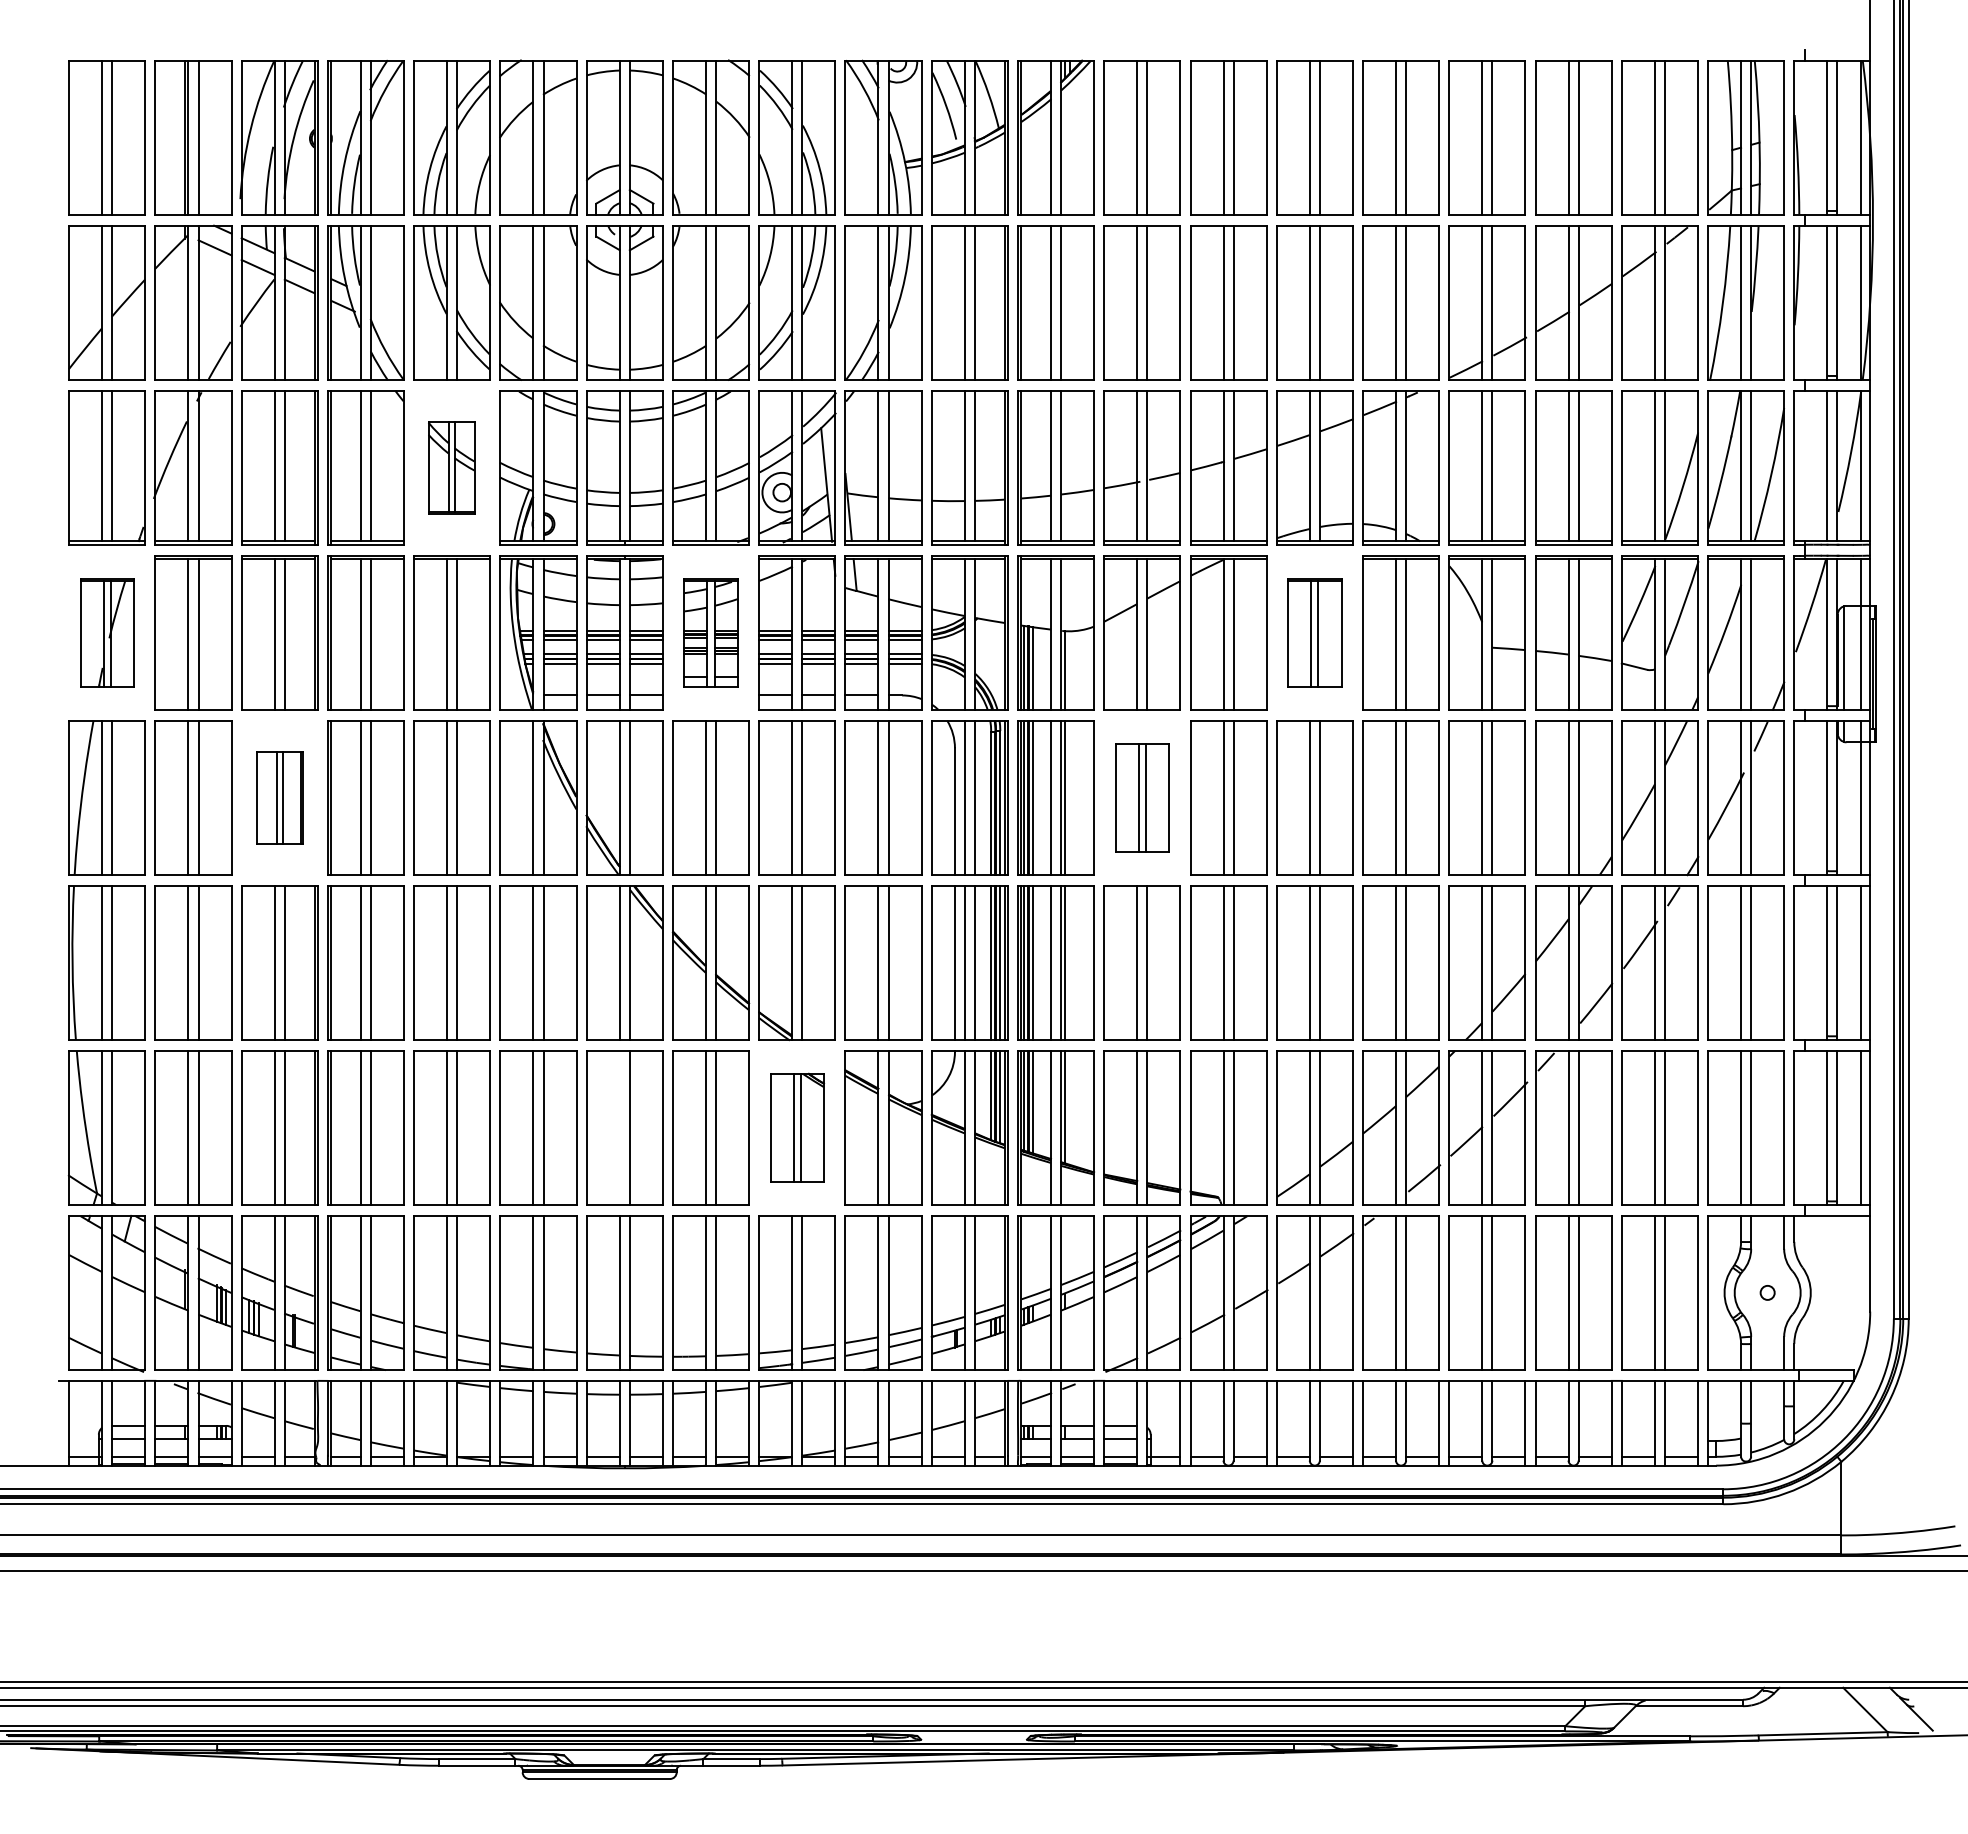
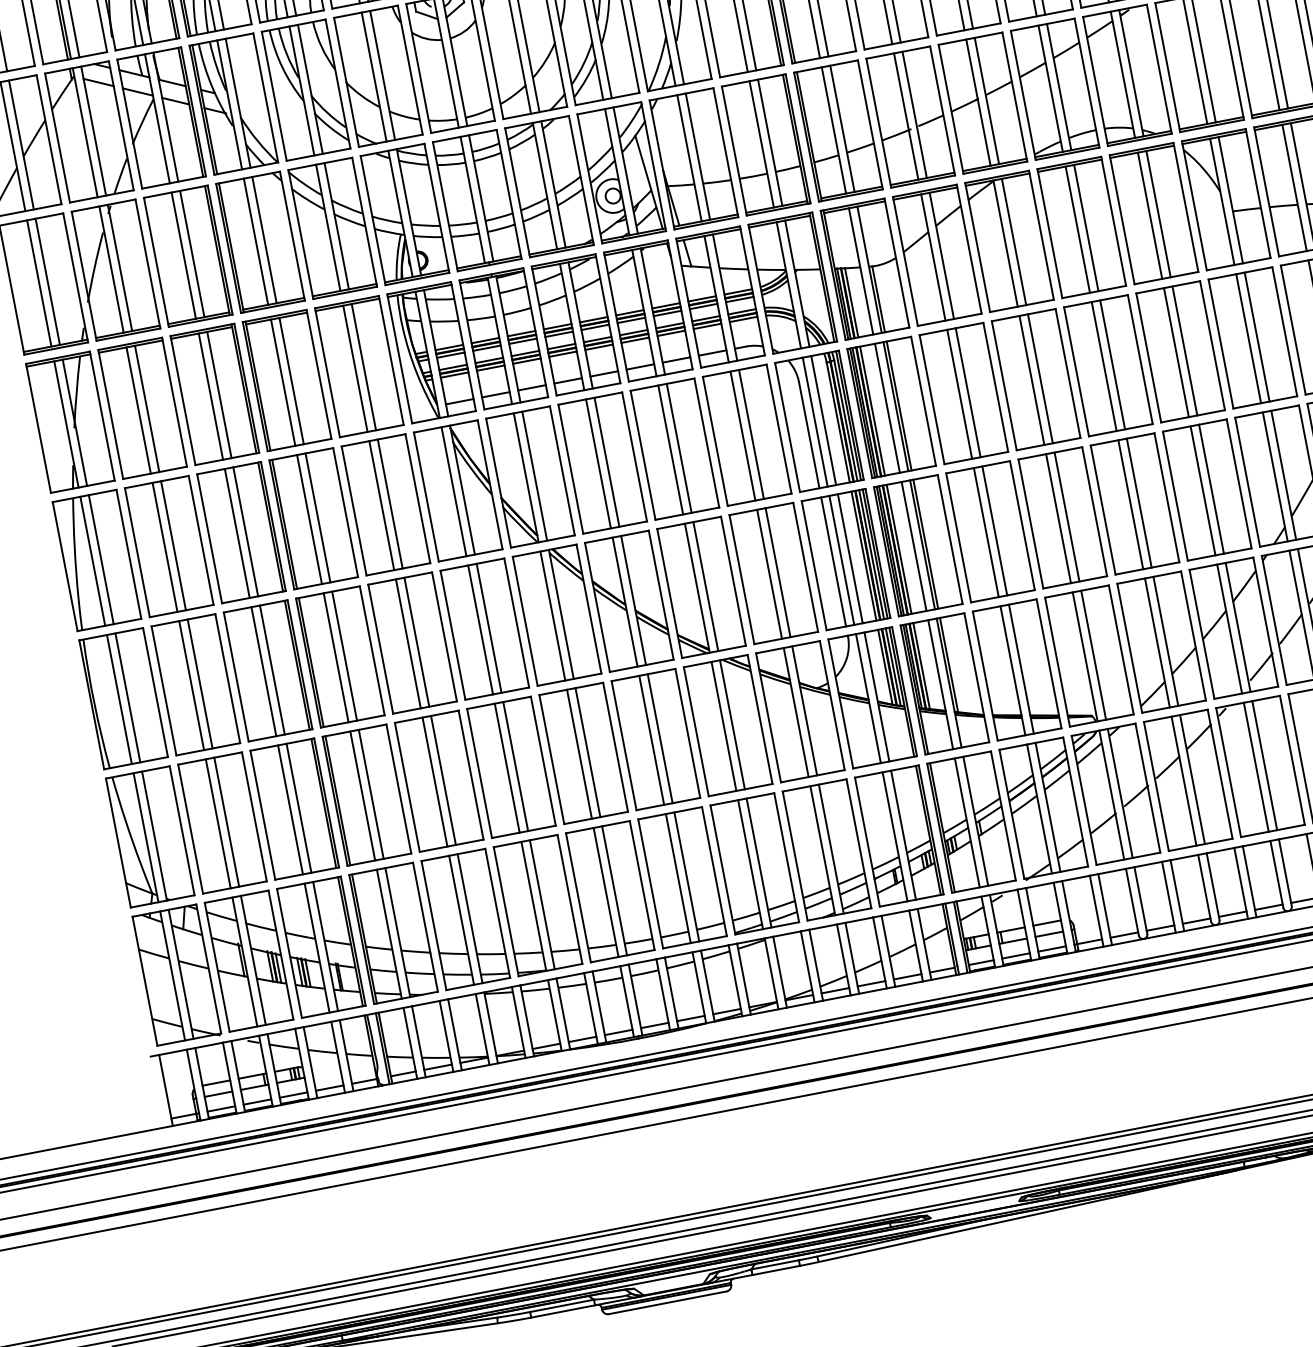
part: (451, 467) -> (332, 228), size x1.67
part: (106, 632) -> (69, 422), size x1.43
part: (710, 632) -> (575, 324), size x1.43
part: (1314, 632) -> (1081, 227), size x1.43
part: (279, 797) -> (241, 532), size x1.67
part: (1141, 797) -> (963, 393), size x1.43
line: (619, 1127) -> (579, 754), added
part: (797, 1127) -> (728, 725), size x1.43

